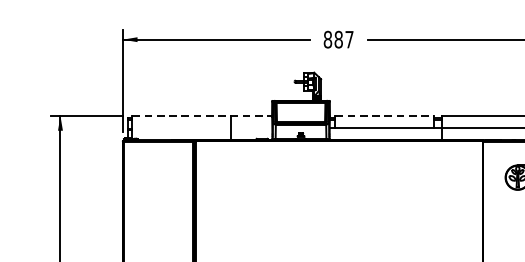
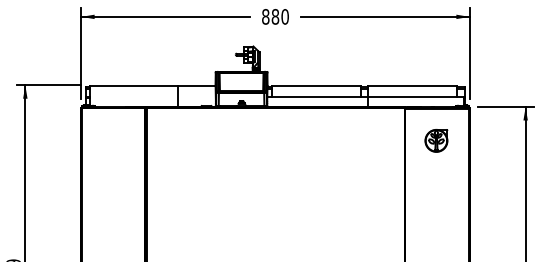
text: (348, 39) -> (284, 16), 887 -> 880
line: (201, 116) -> (152, 85), dashed -> solid
line: (385, 116) -> (317, 85), dashed -> solid

